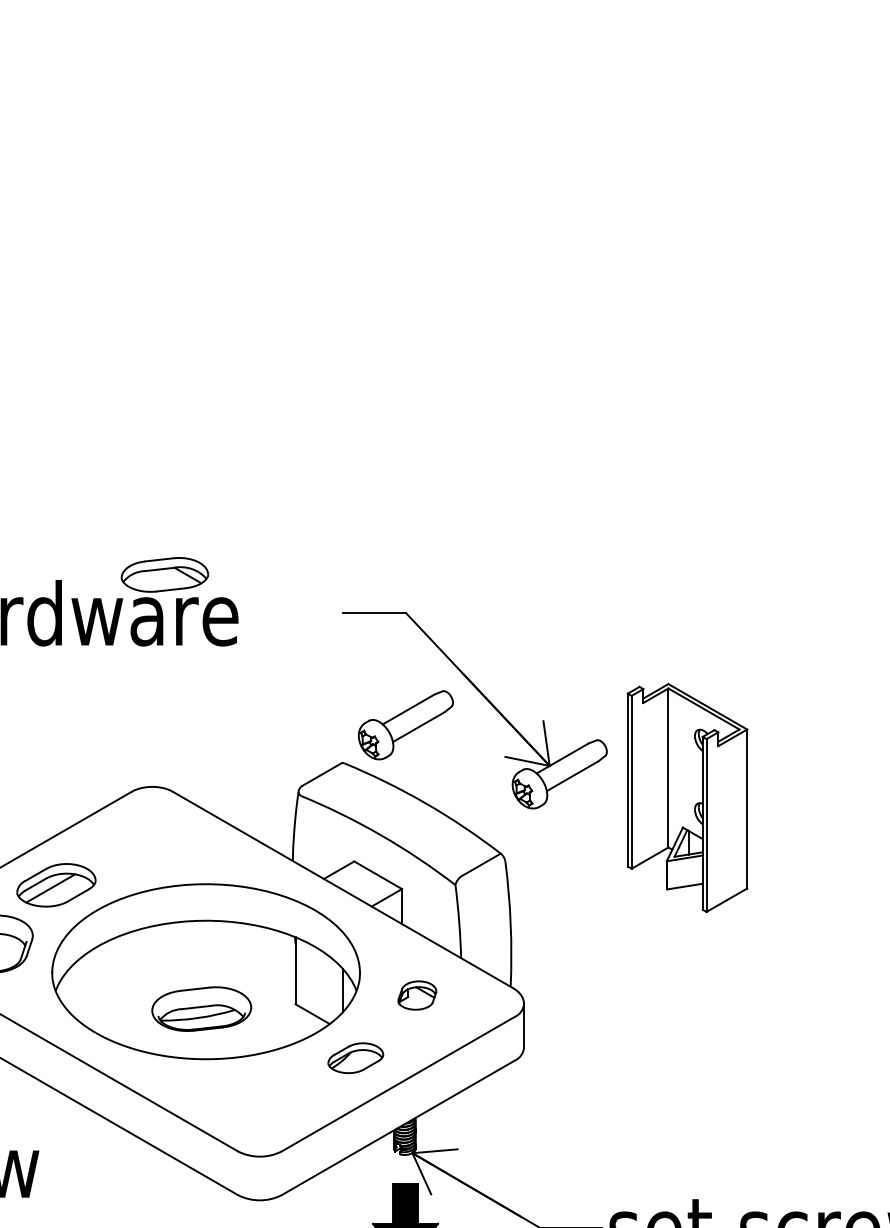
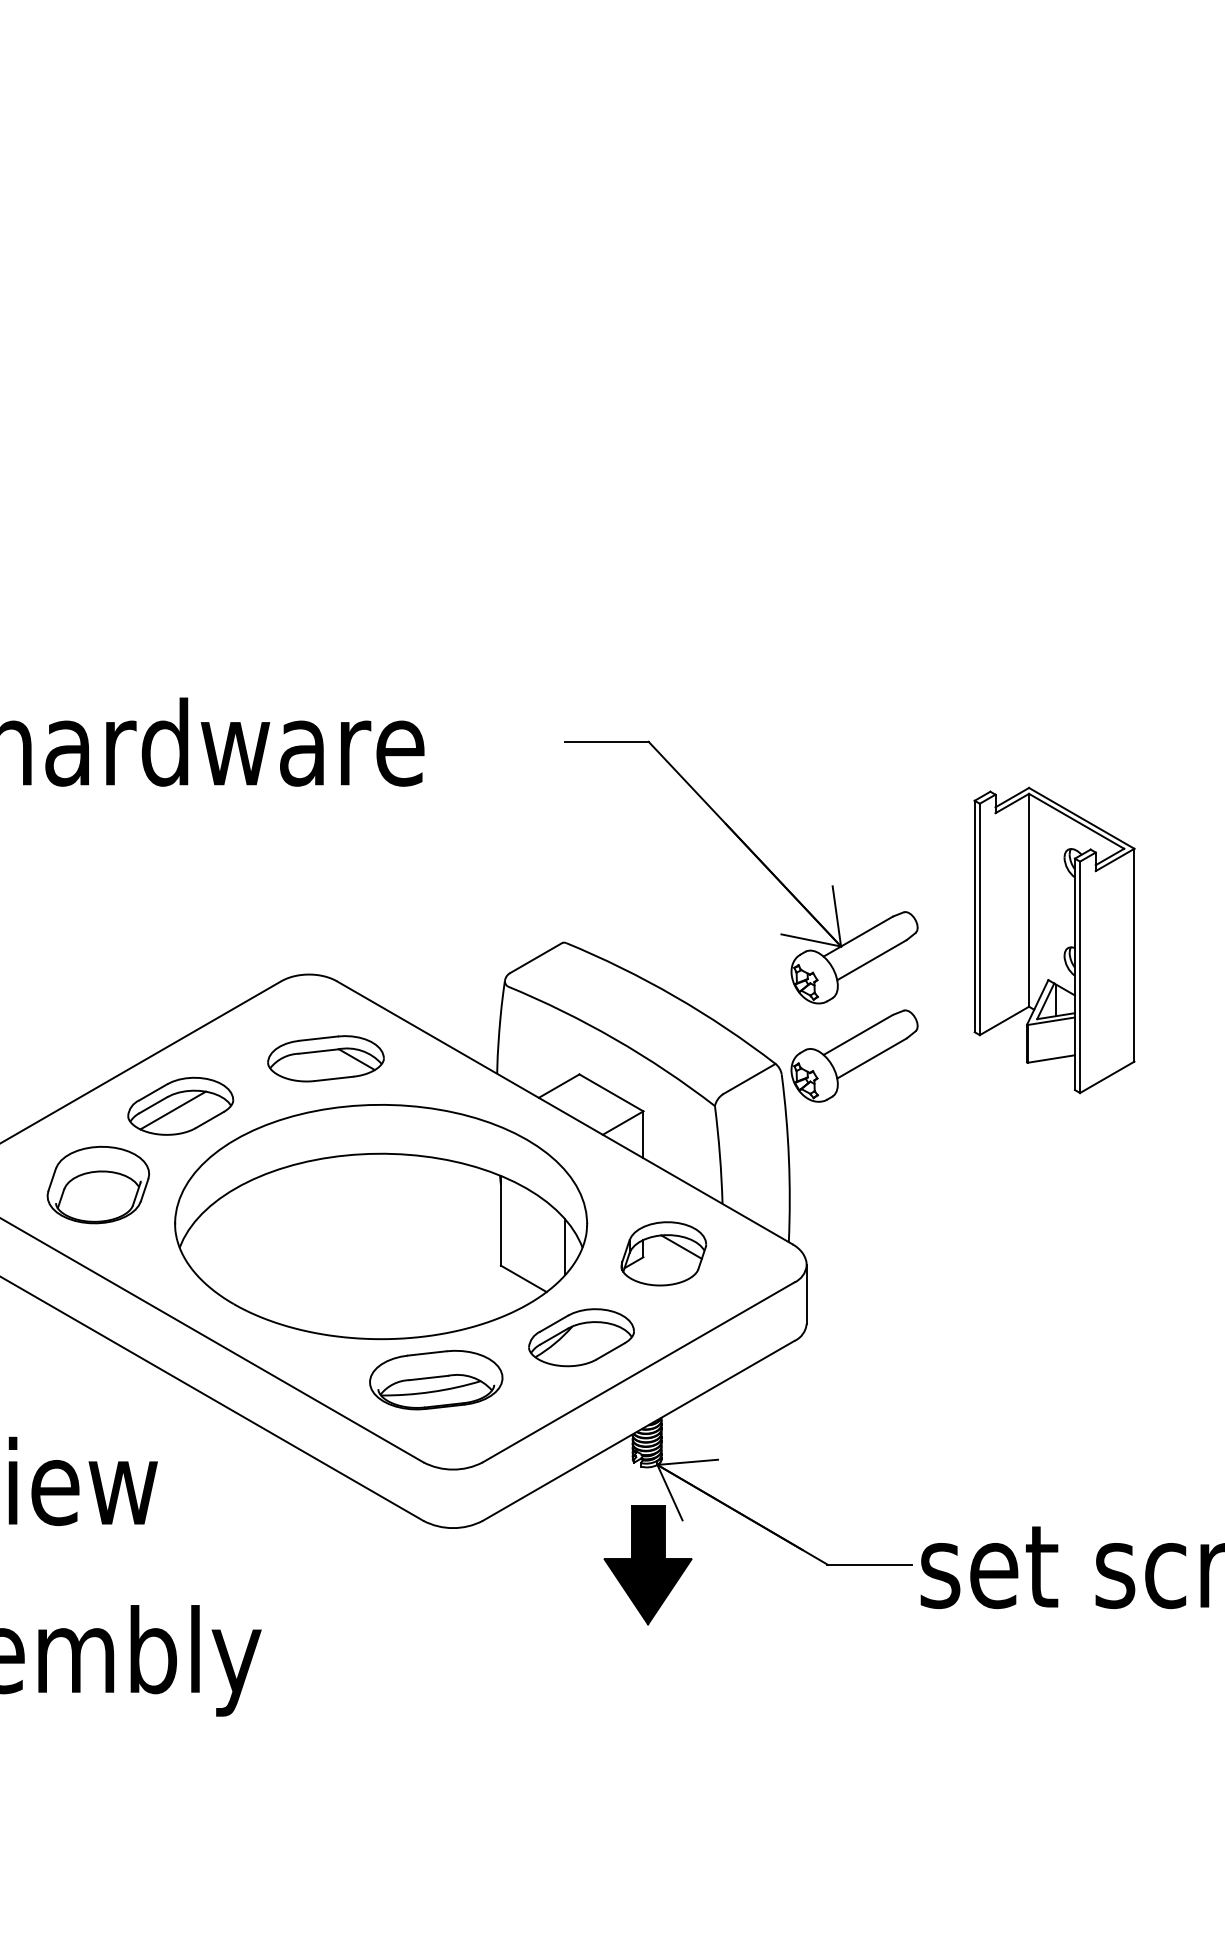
part: (164, 574) -> (325, 1058), moved
part: (405, 724) -> (854, 1055), moved
part: (687, 798) -> (1054, 940), moved
part: (417, 995) -> (663, 1253), size x1.67
part: (201, 1008) -> (436, 1379), moved
part: (355, 1057) -> (581, 1337), size x1.43

